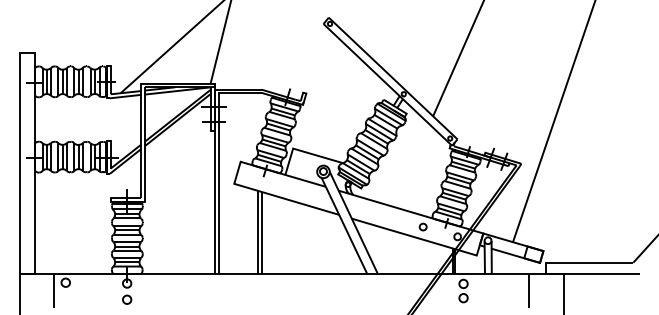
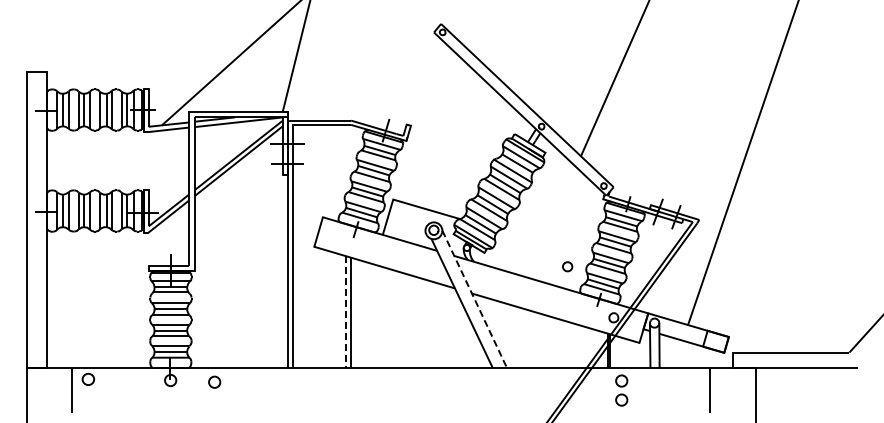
line: (353, 223) -> (474, 299), solid -> dashed
part: (423, 226) -> (567, 266), moved
line: (258, 232) -> (346, 312), solid -> dashed
circle: (127, 299) -> (214, 381), moved

